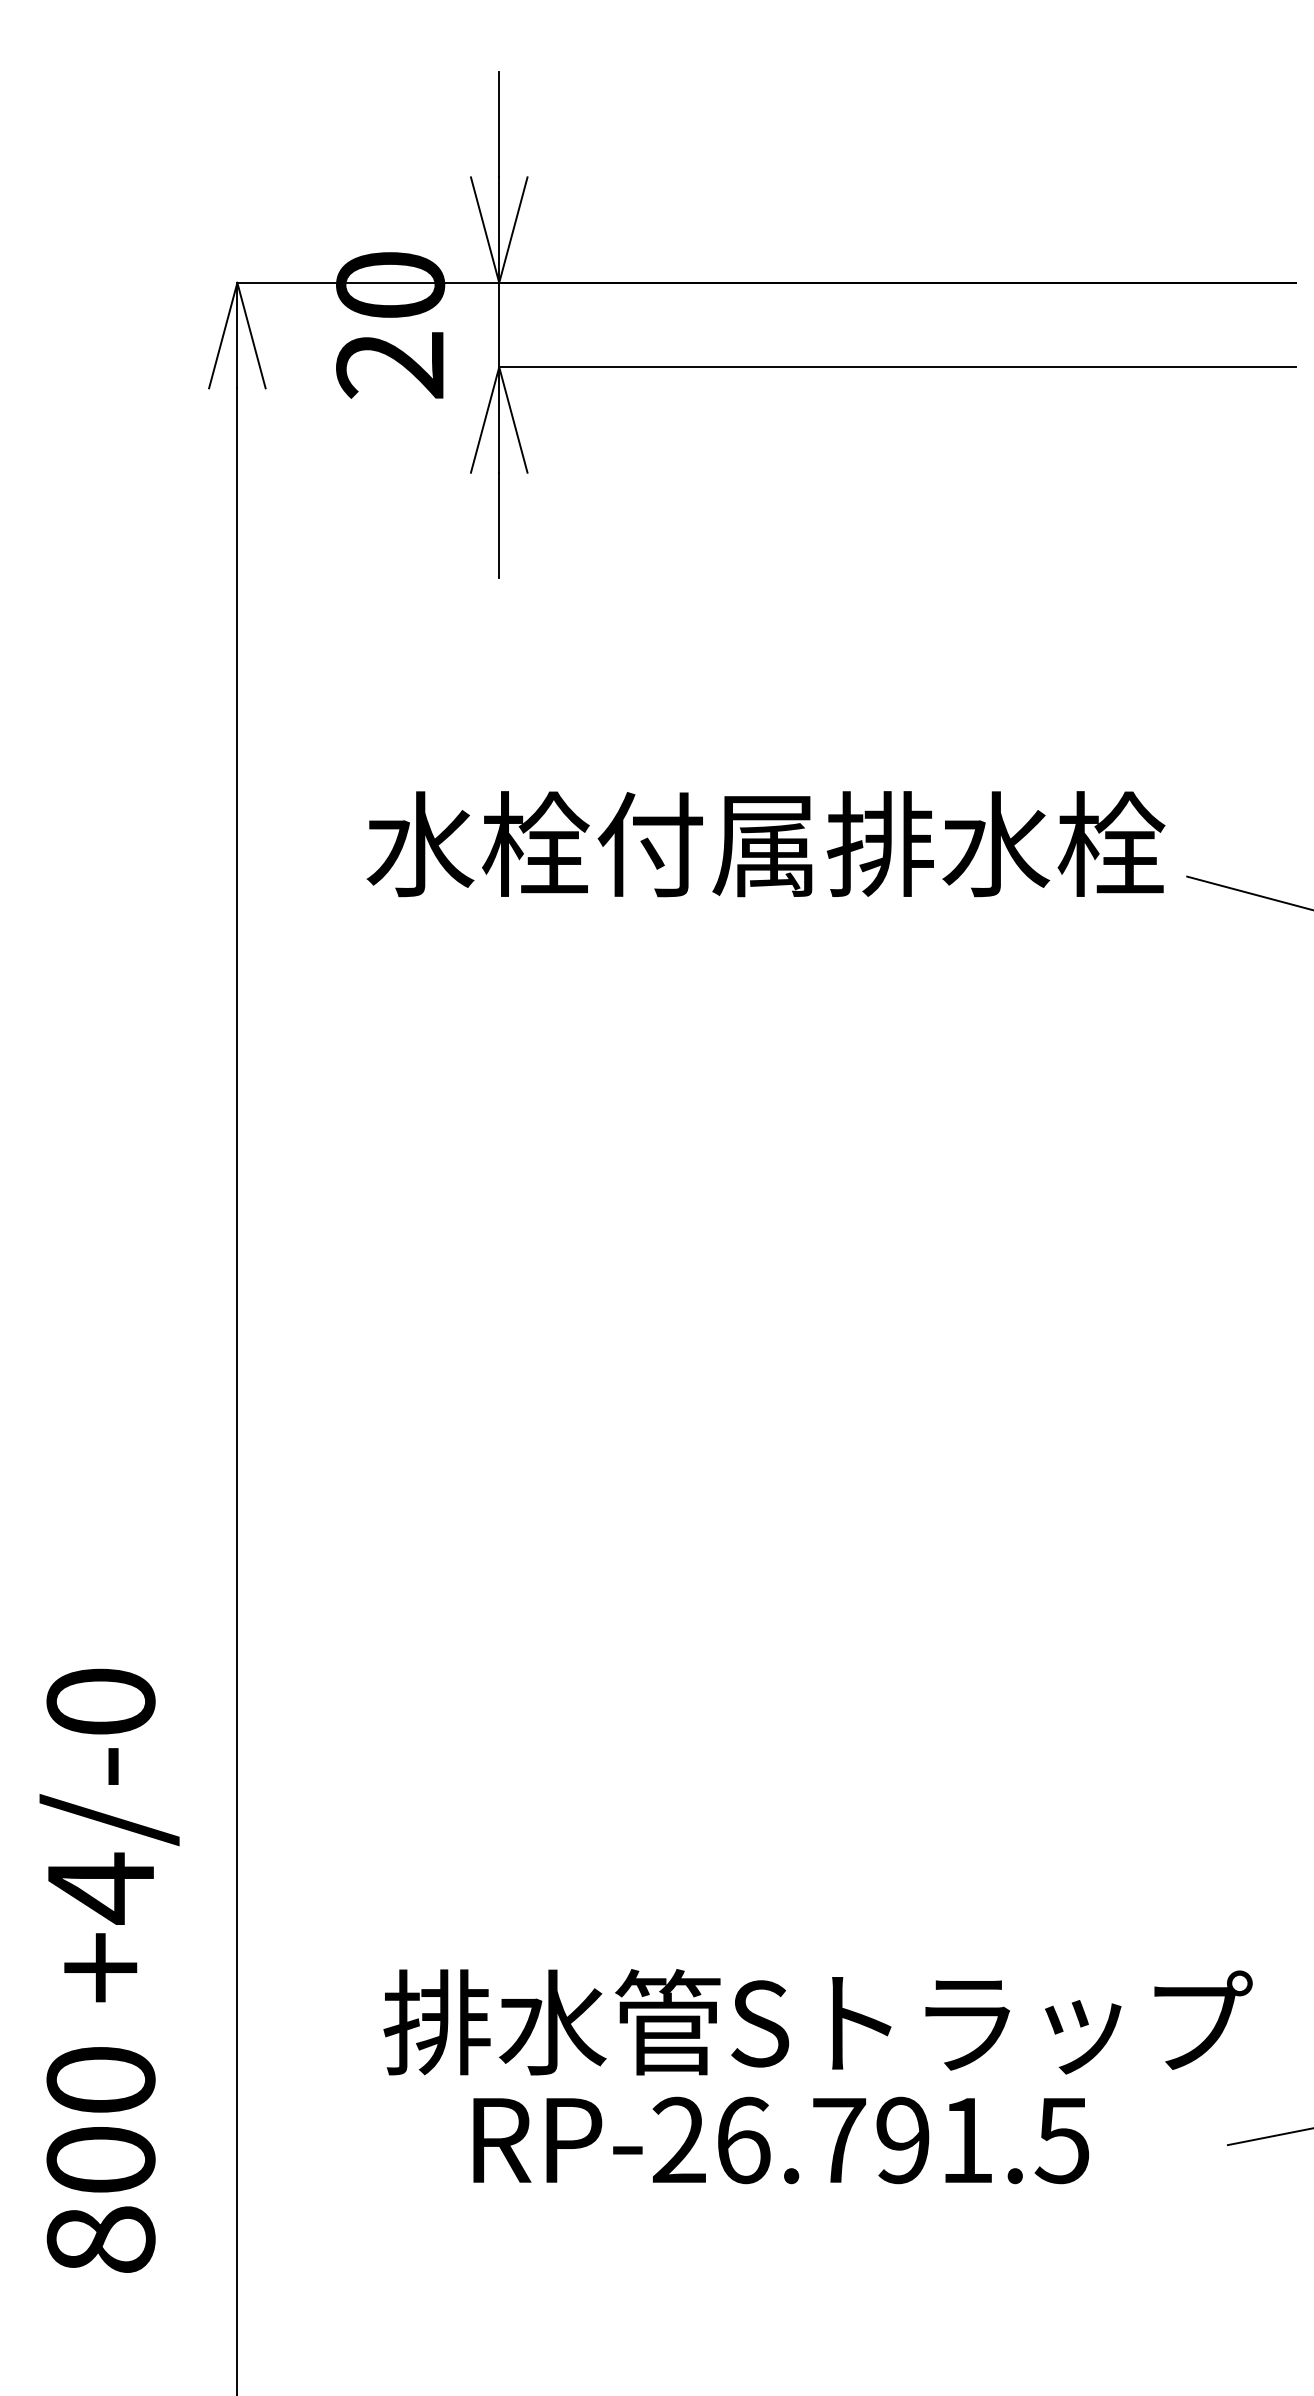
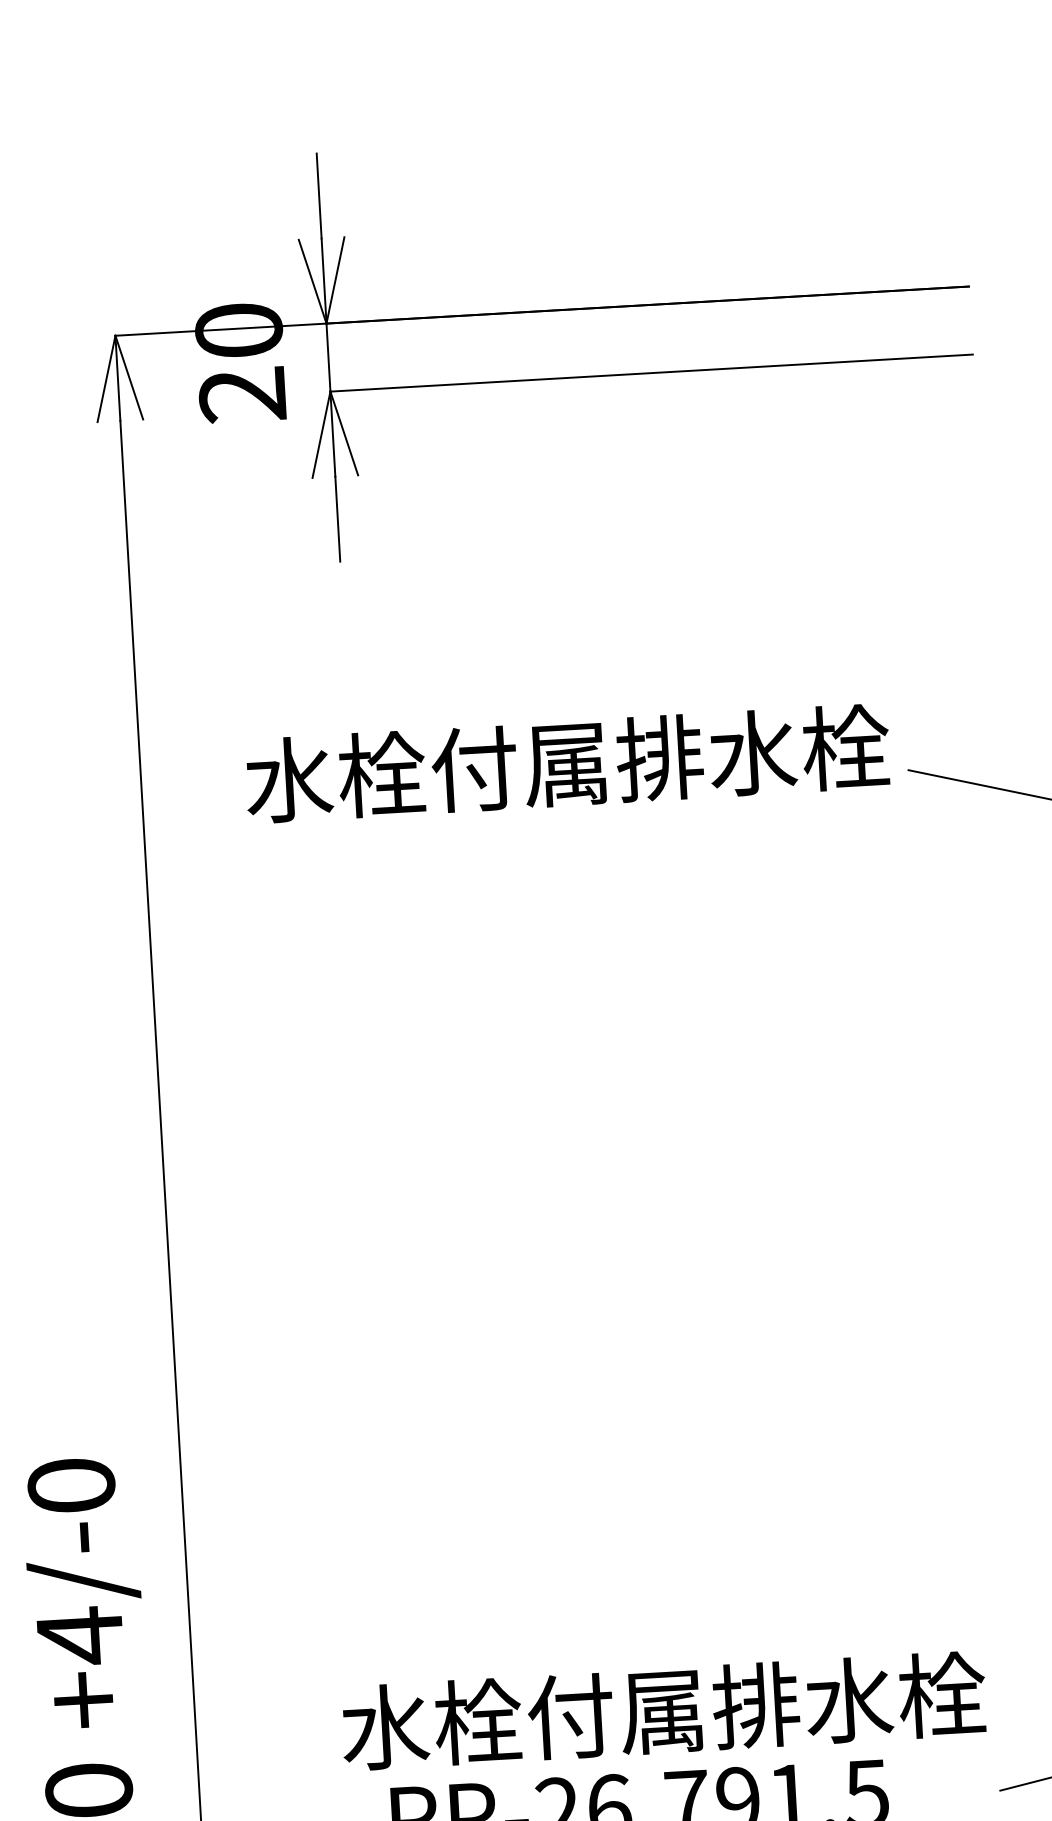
text: (817, 2022) -> (663, 1710), 排水管Sトラップ -> 水栓付属排水栓

